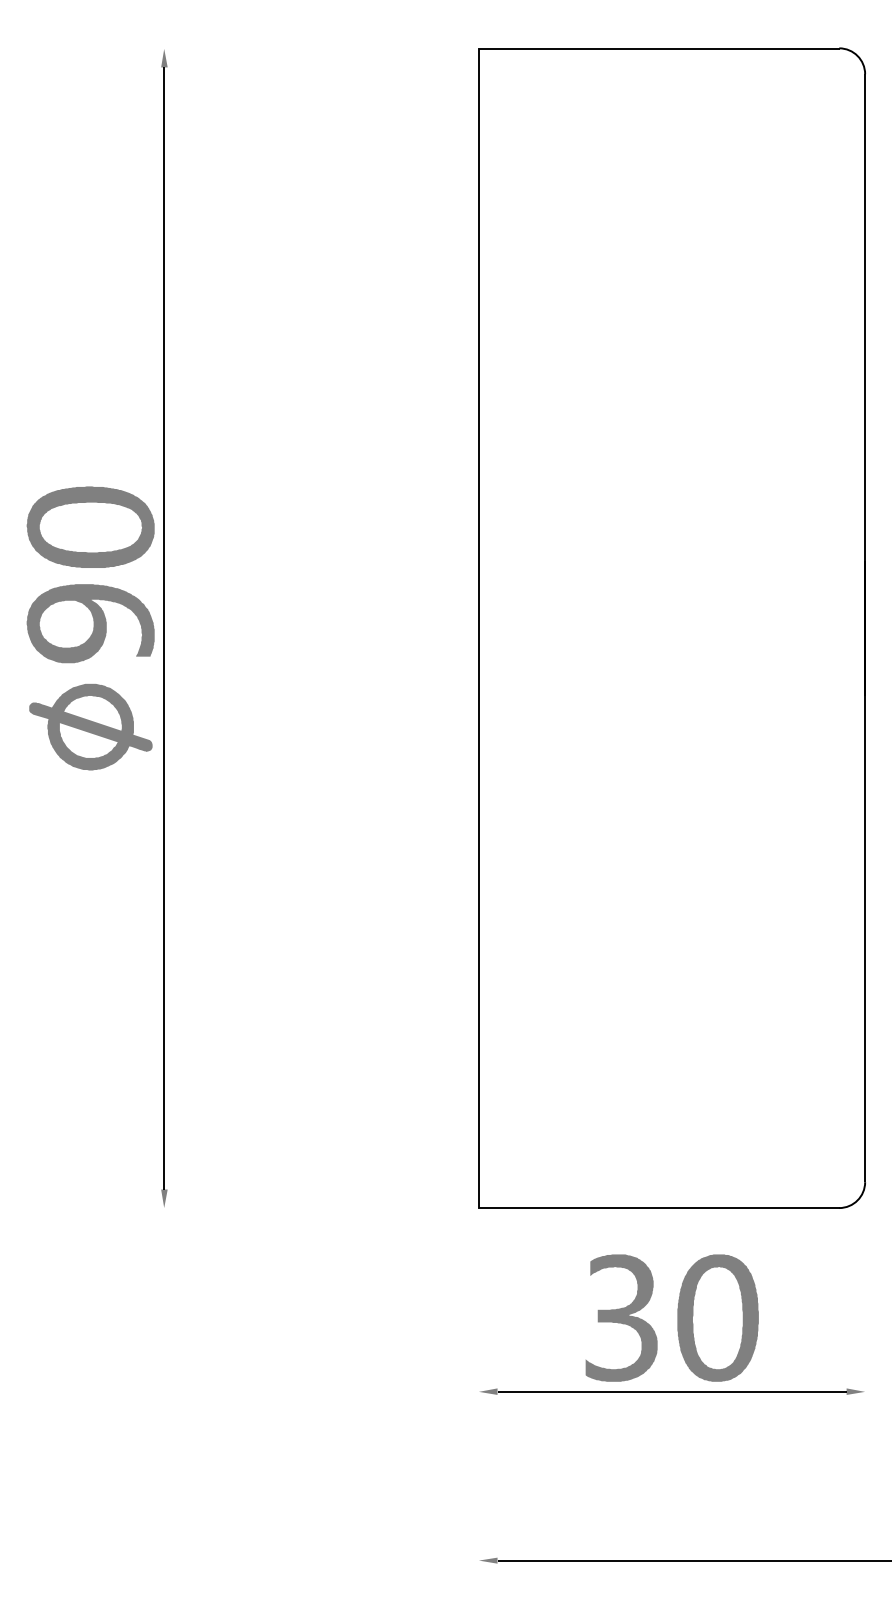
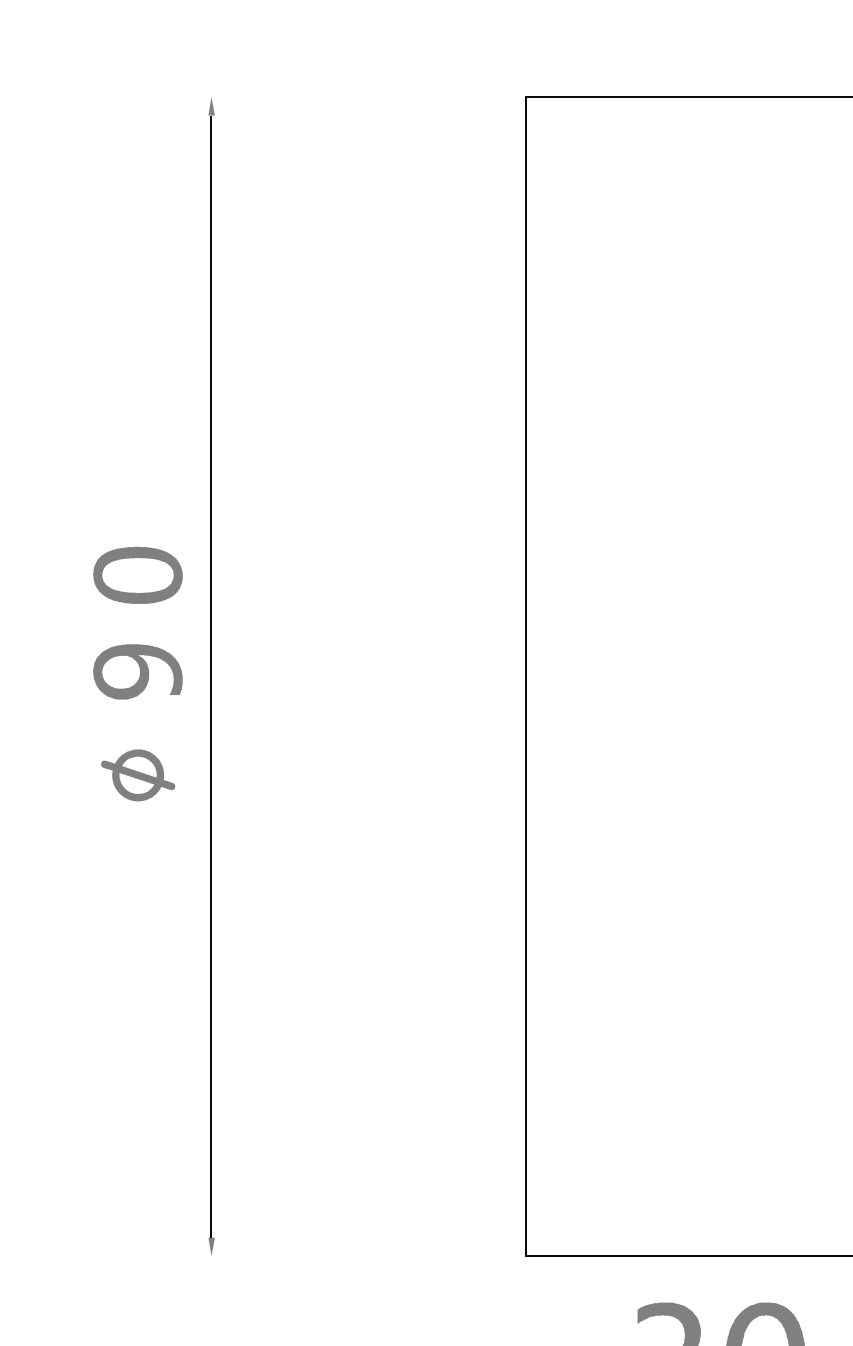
part: (90, 526) -> (137, 574), size x0.7
part: (90, 623) -> (137, 671), size x0.7
part: (90, 727) -> (137, 775), size x0.6

